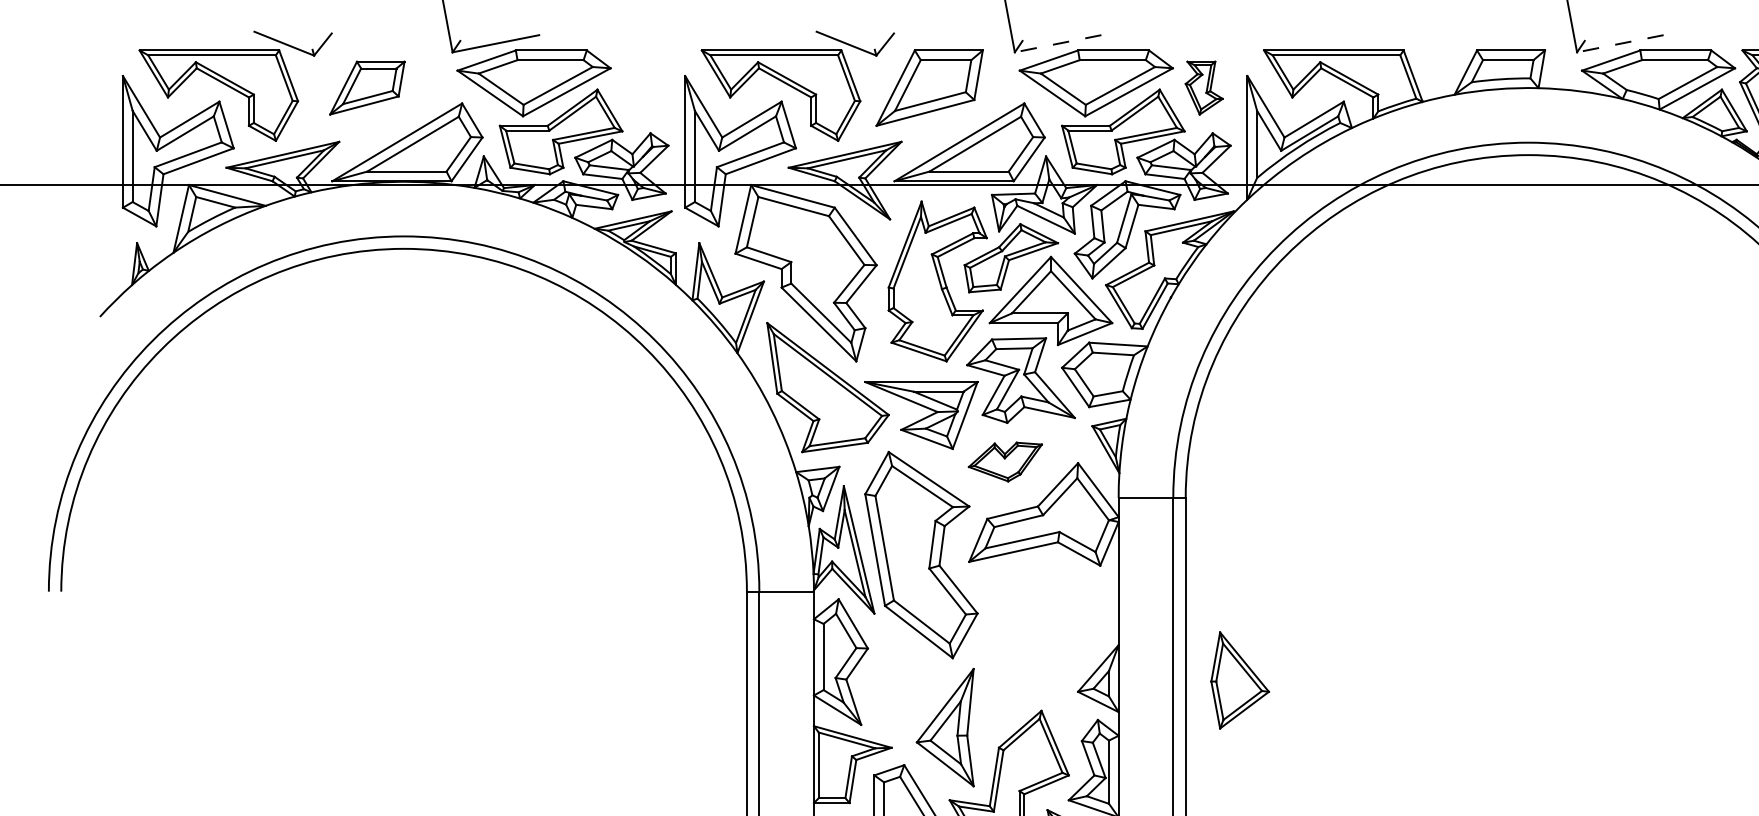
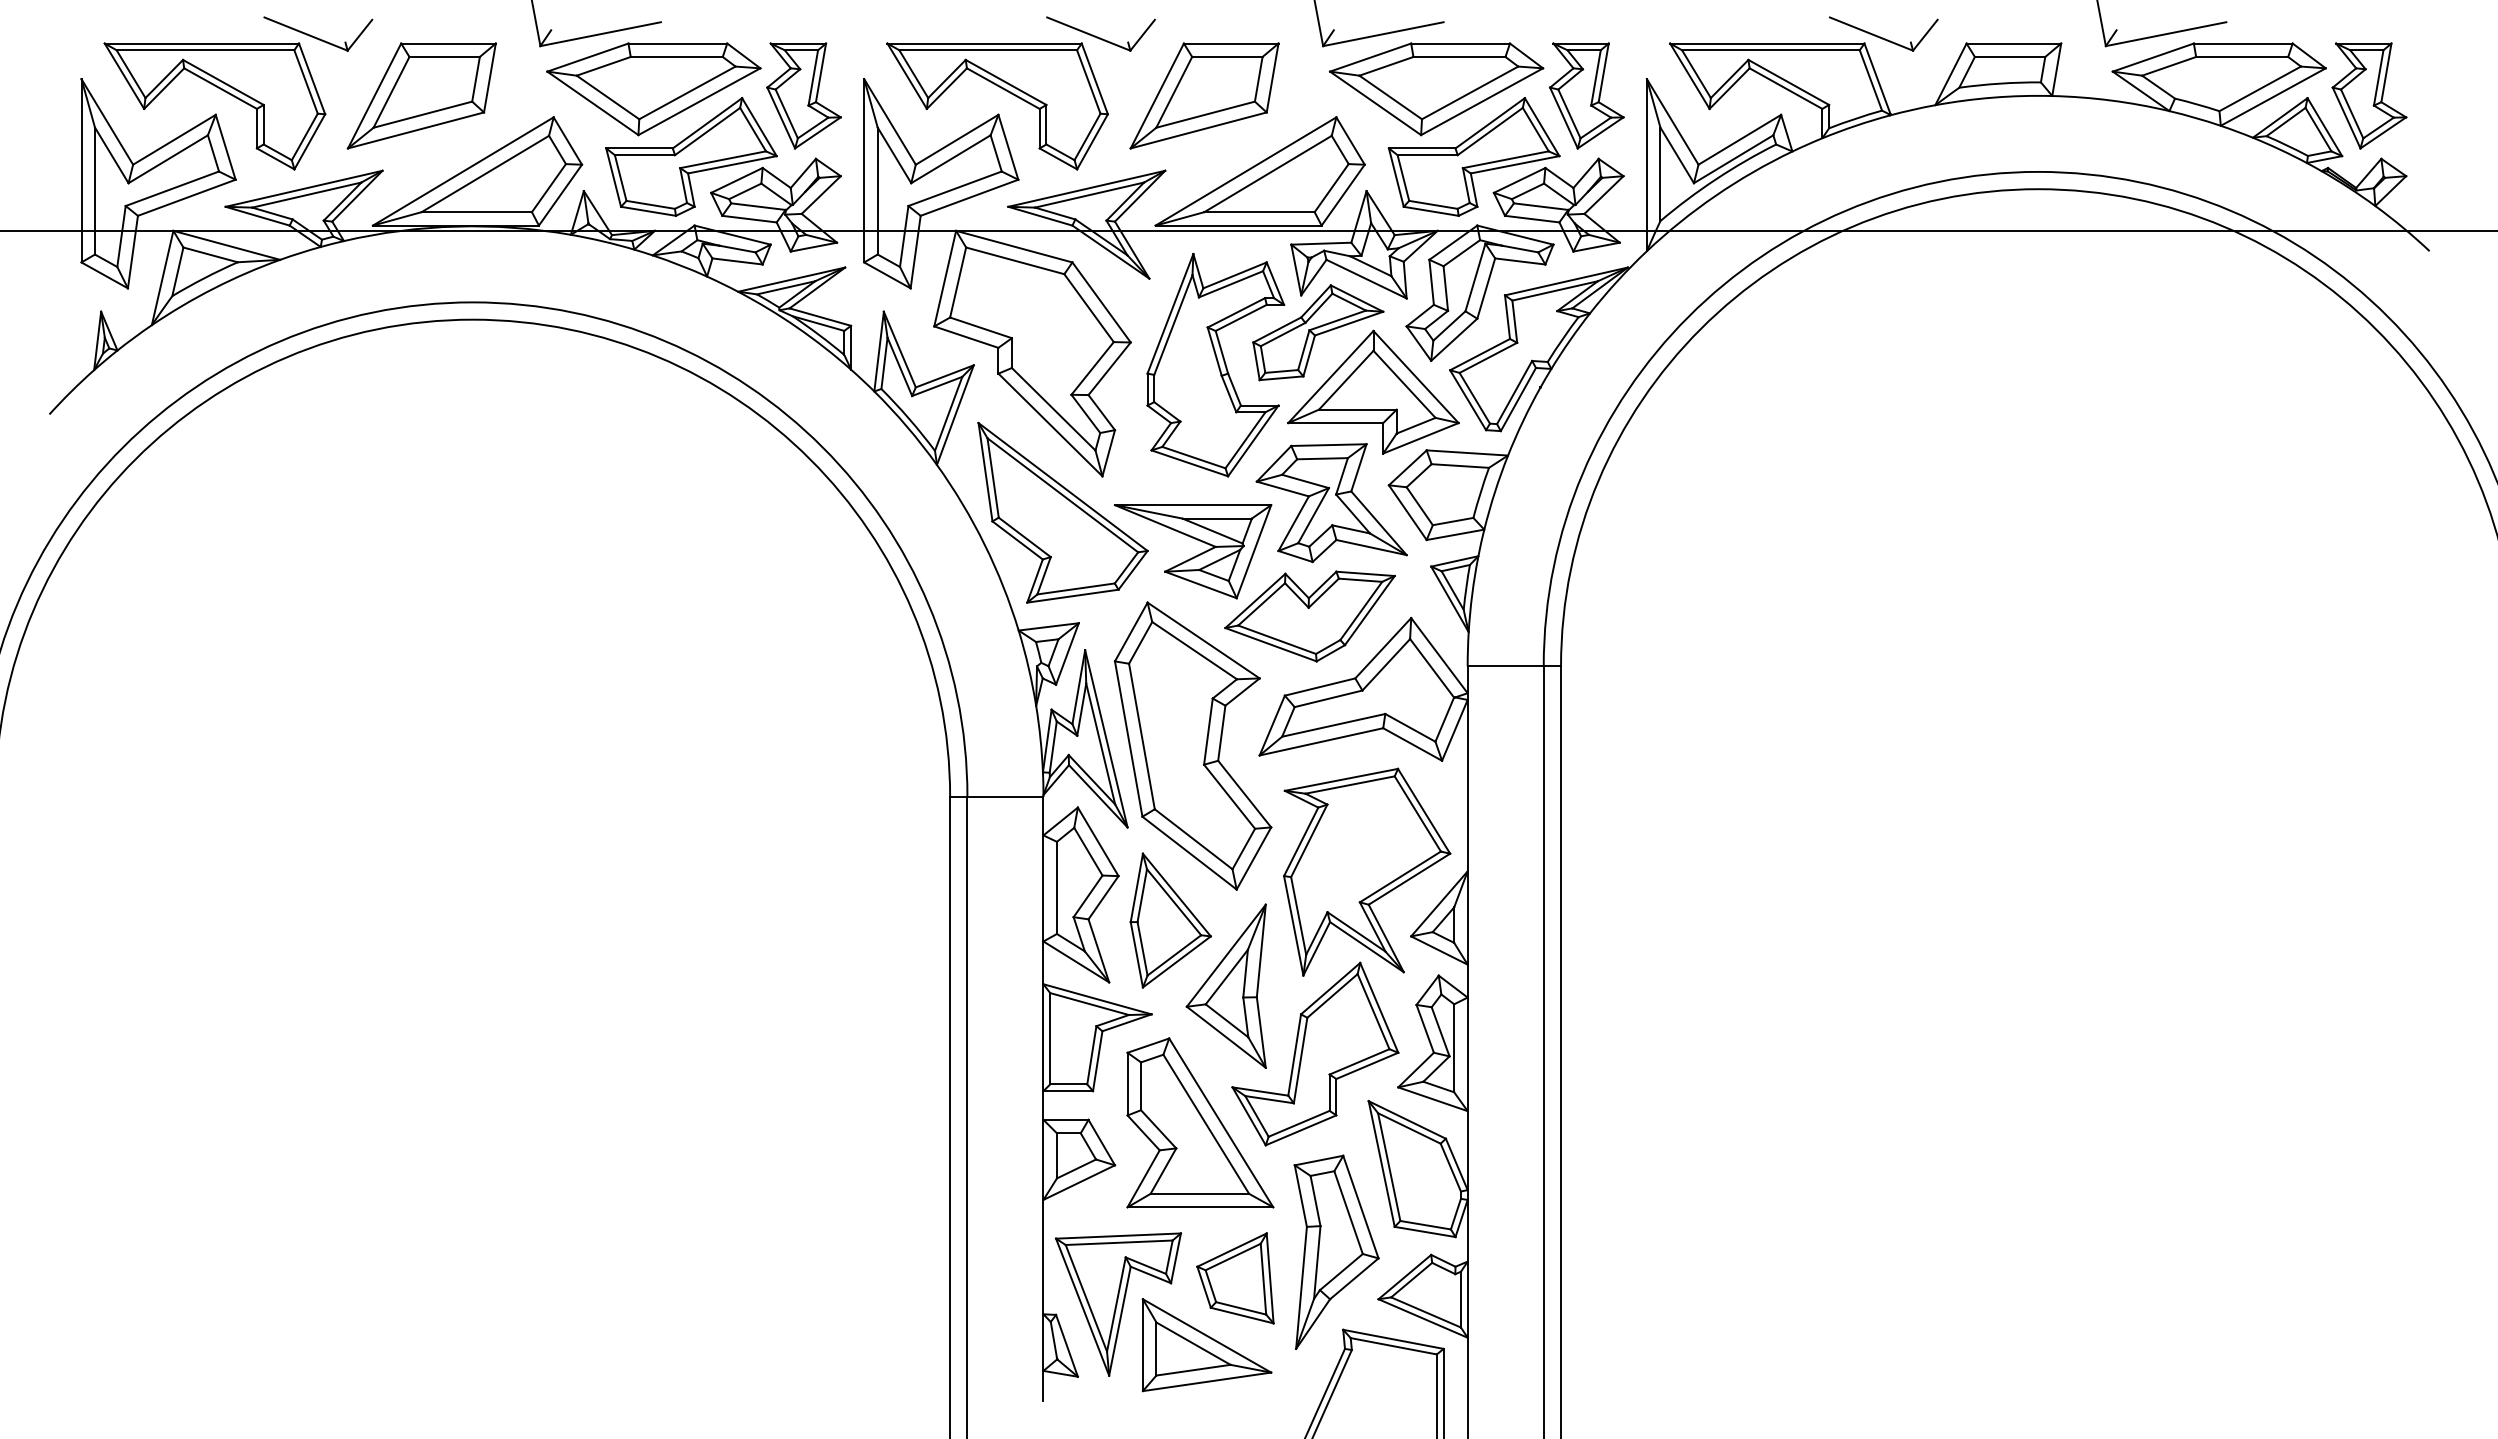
line: (1057, 43) -> (1382, 34), dashed -> solid
part: (1417, 43) -> (1883, 33), added
line: (1619, 43) -> (2165, 34), dashed -> solid
part: (367, 87) -> (421, 95), size x1.43
part: (641, 87) -> (803, 95), added
part: (1204, 87) -> (1586, 95), size x1.43
part: (1005, 462) -> (1309, 616), size x1.67
part: (1046, 645) -> (1367, 871), added
part: (1239, 680) -> (1170, 920), moved

